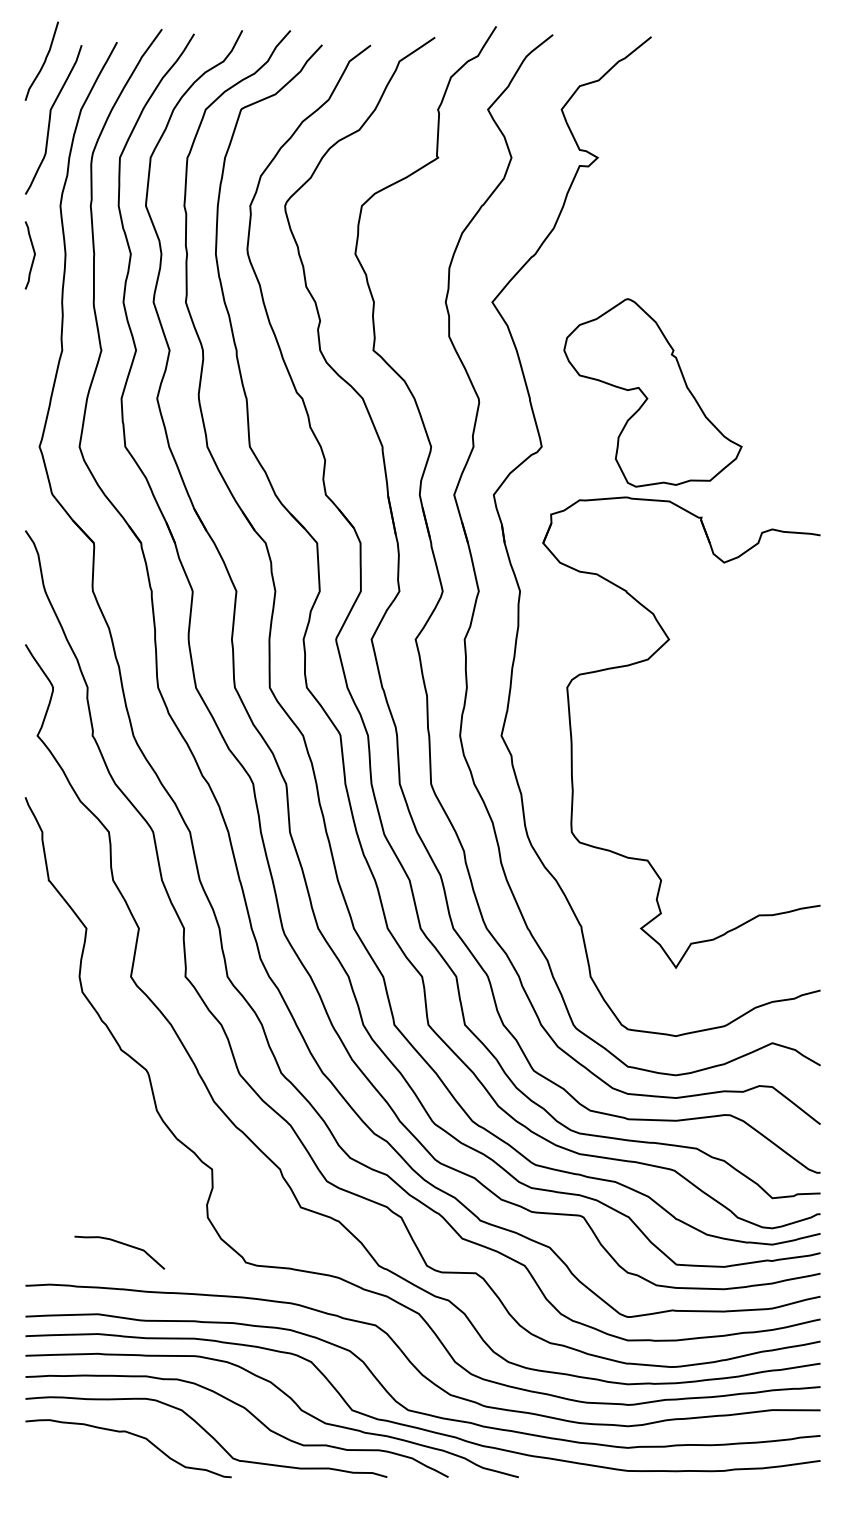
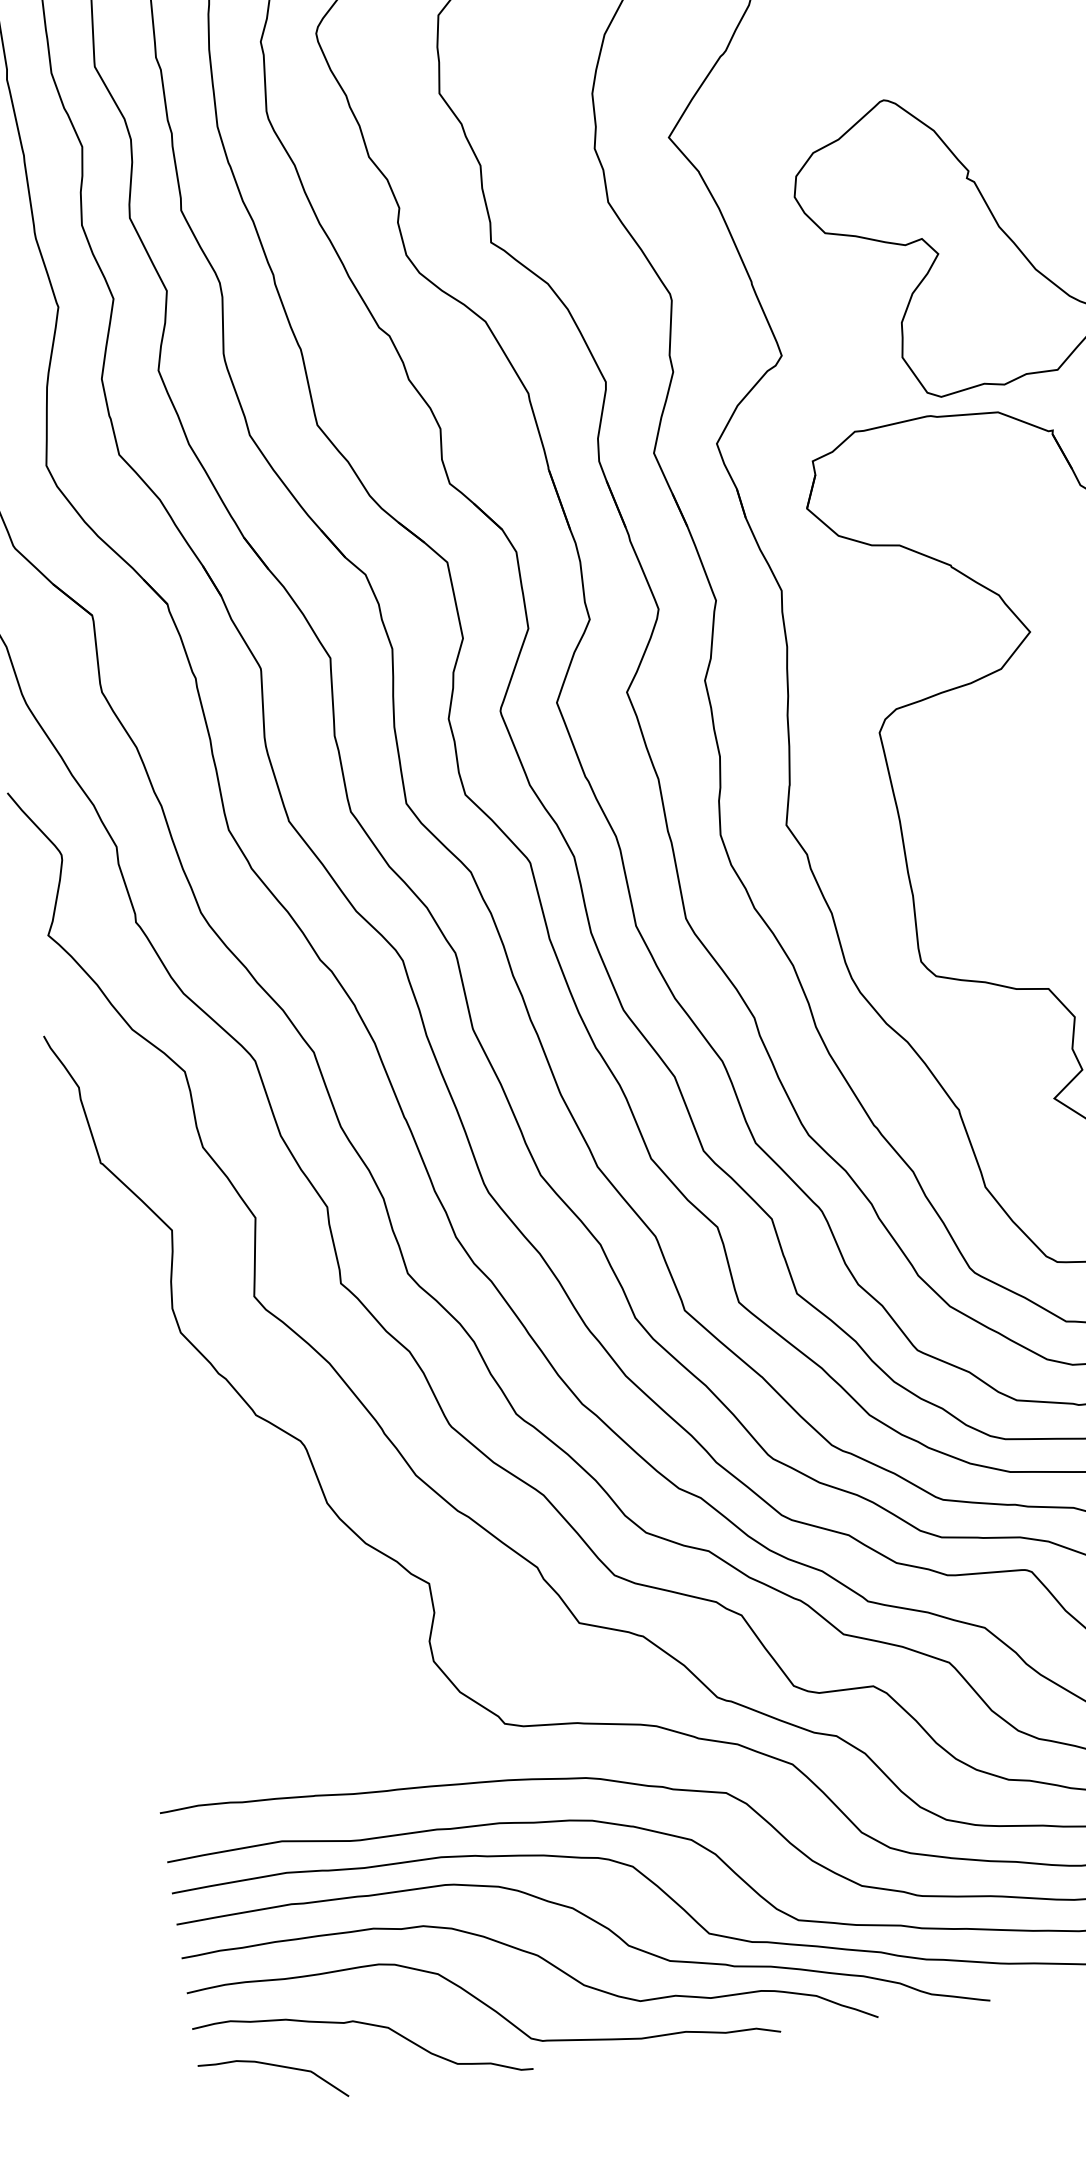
curve: (122, 1244) -> (275, 2067), moved

